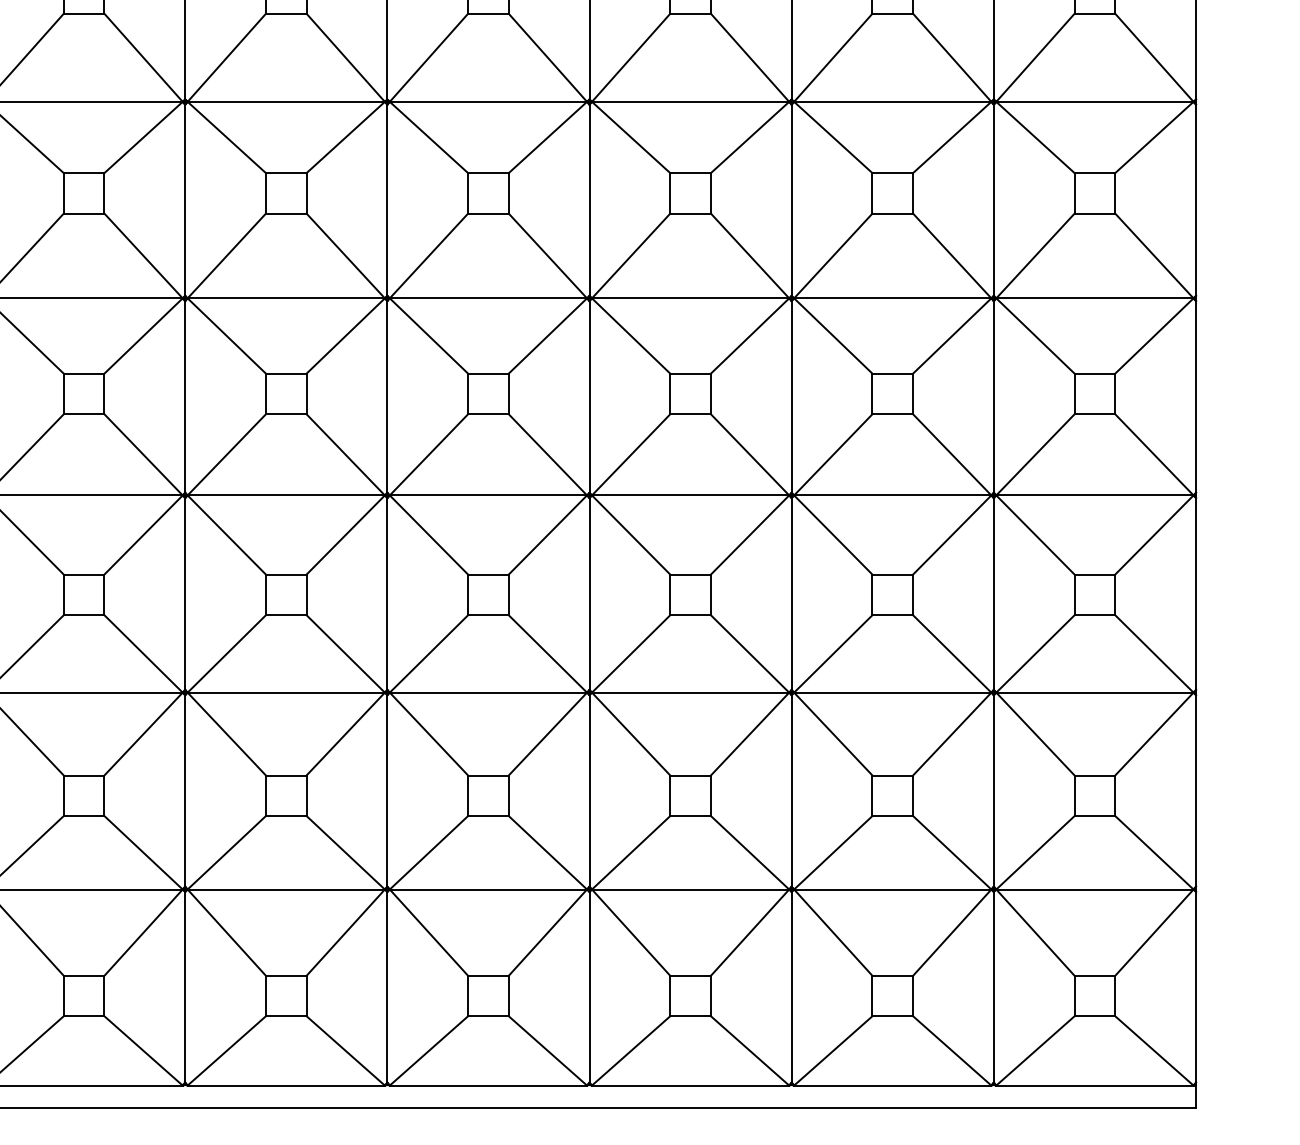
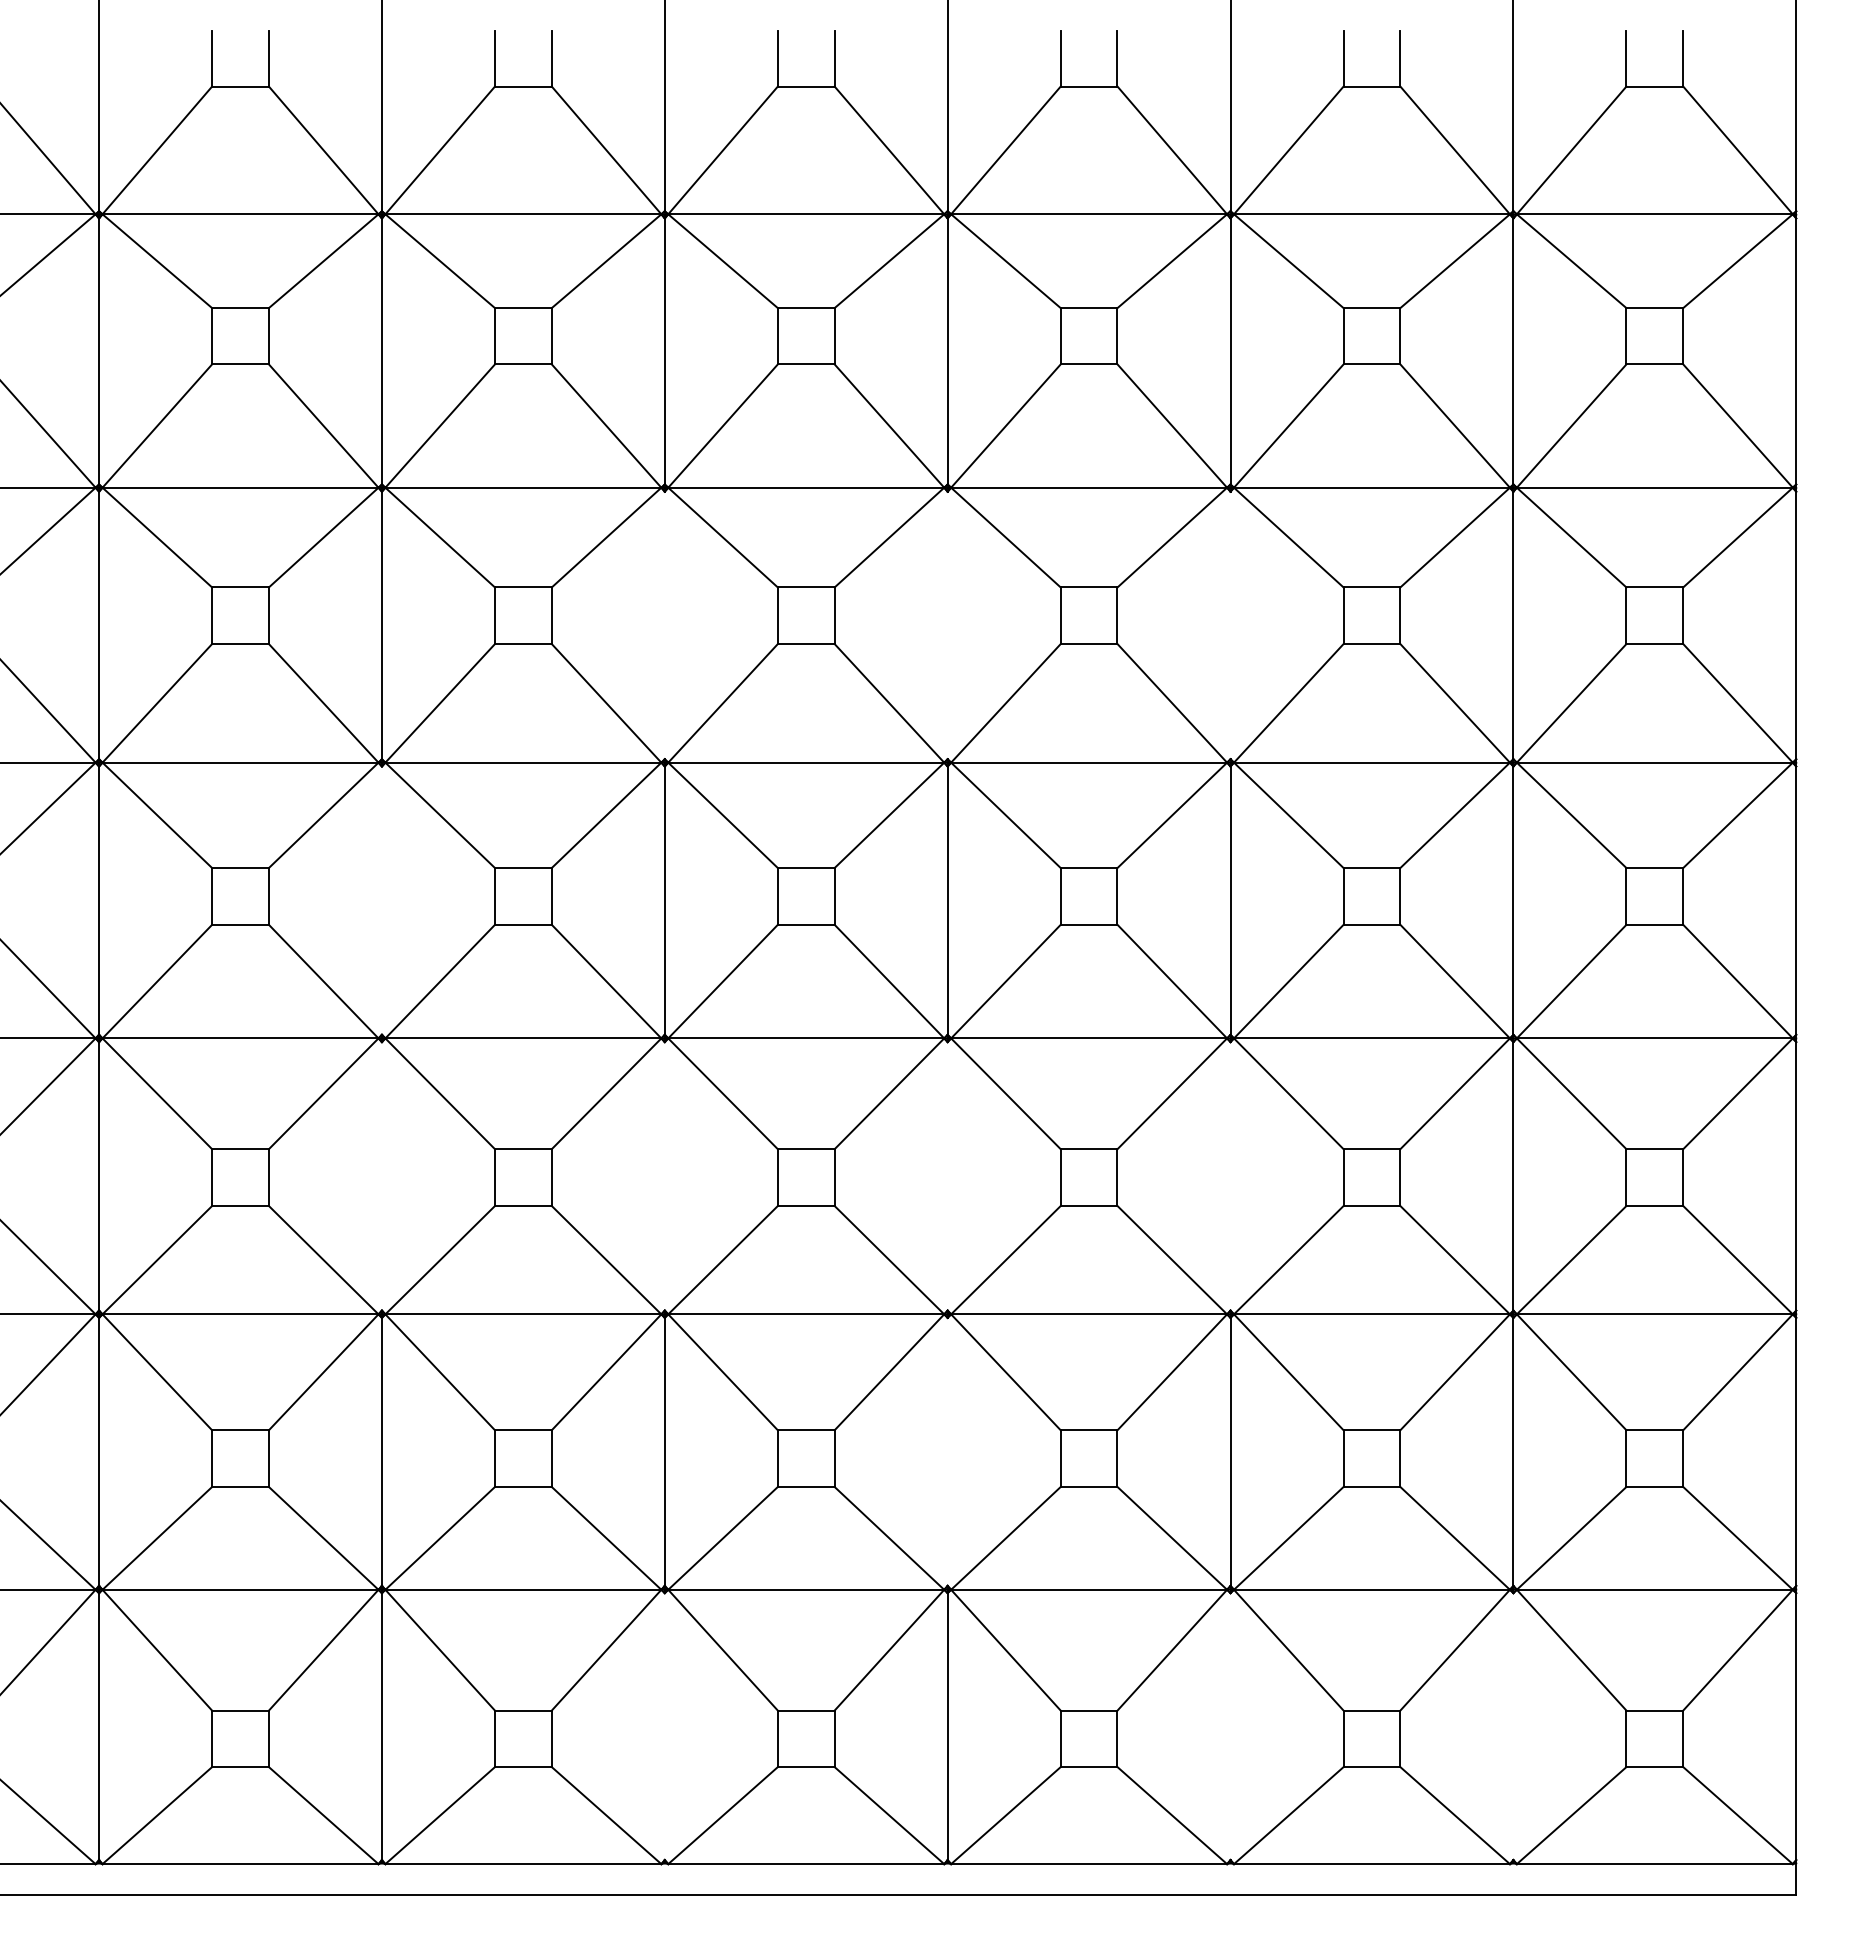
line: (387, 200) -> (664, 625), removed
line: (589, 200) -> (947, 625), removed
line: (791, 200) -> (1230, 625), removed
line: (184, 396) -> (381, 900), removed
line: (184, 594) -> (381, 1176), removed
line: (387, 594) -> (664, 1176), removed
line: (589, 594) -> (947, 1176), removed
line: (791, 594) -> (1230, 1176), removed
line: (589, 790) -> (947, 1451), removed
line: (387, 987) -> (664, 1726), removed
line: (791, 987) -> (1230, 1726), removed
line: (993, 987) -> (1513, 1726), removed

